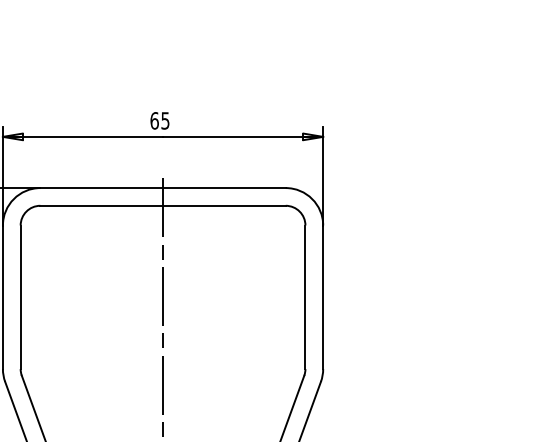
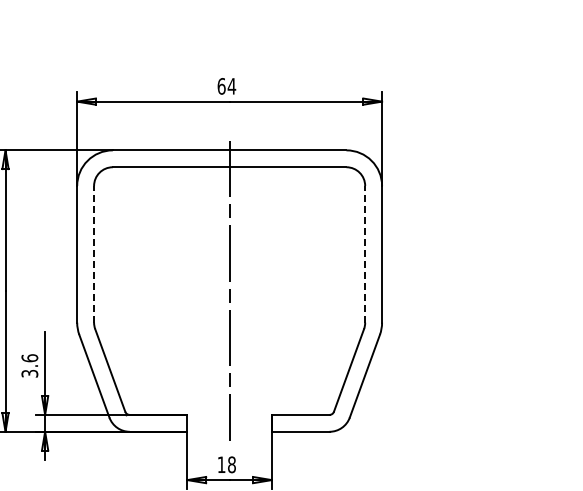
text: (165, 120) -> (231, 86), 65 -> 64
line: (21, 296) -> (94, 253), solid -> dashed
line: (305, 296) -> (365, 253), solid -> dashed

